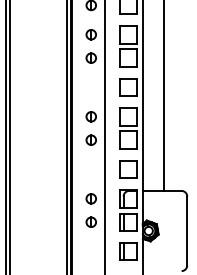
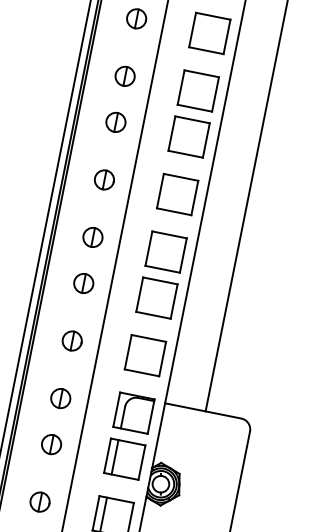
part: (90, 87) -> (102, 179), added
part: (90, 169) -> (70, 340), added
part: (90, 251) -> (38, 501), added

